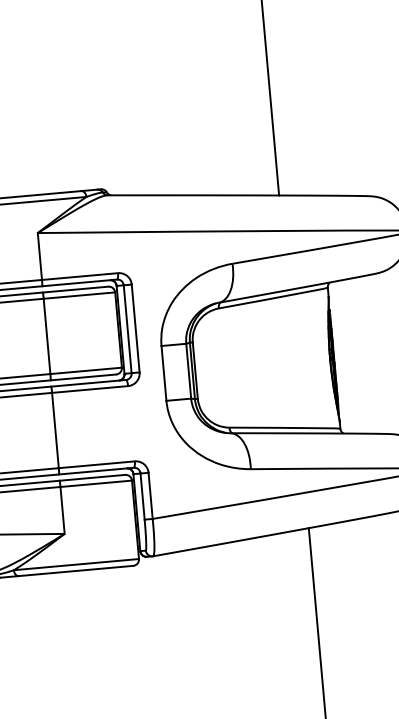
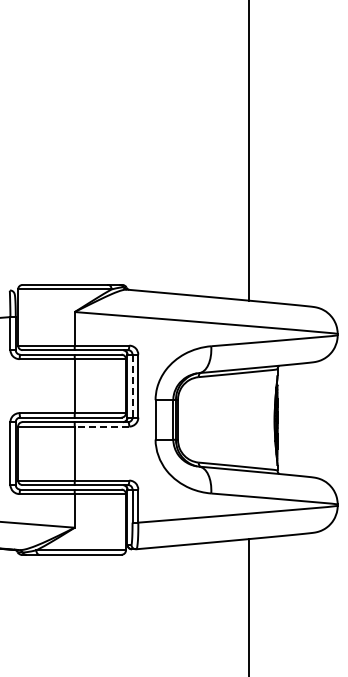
line: (127, 329) -> (132, 386), solid -> dashed
line: (89, 389) -> (101, 426), solid -> dashed

